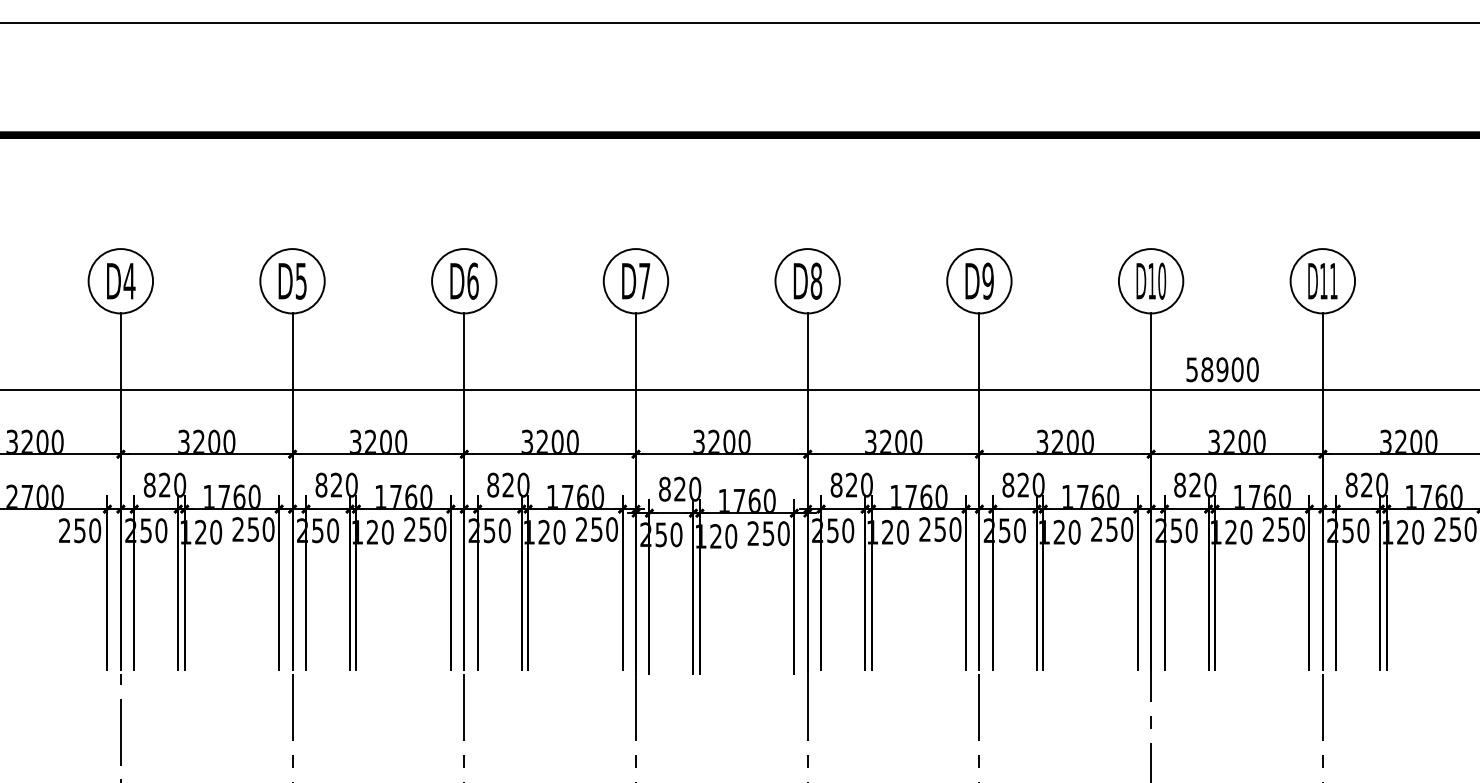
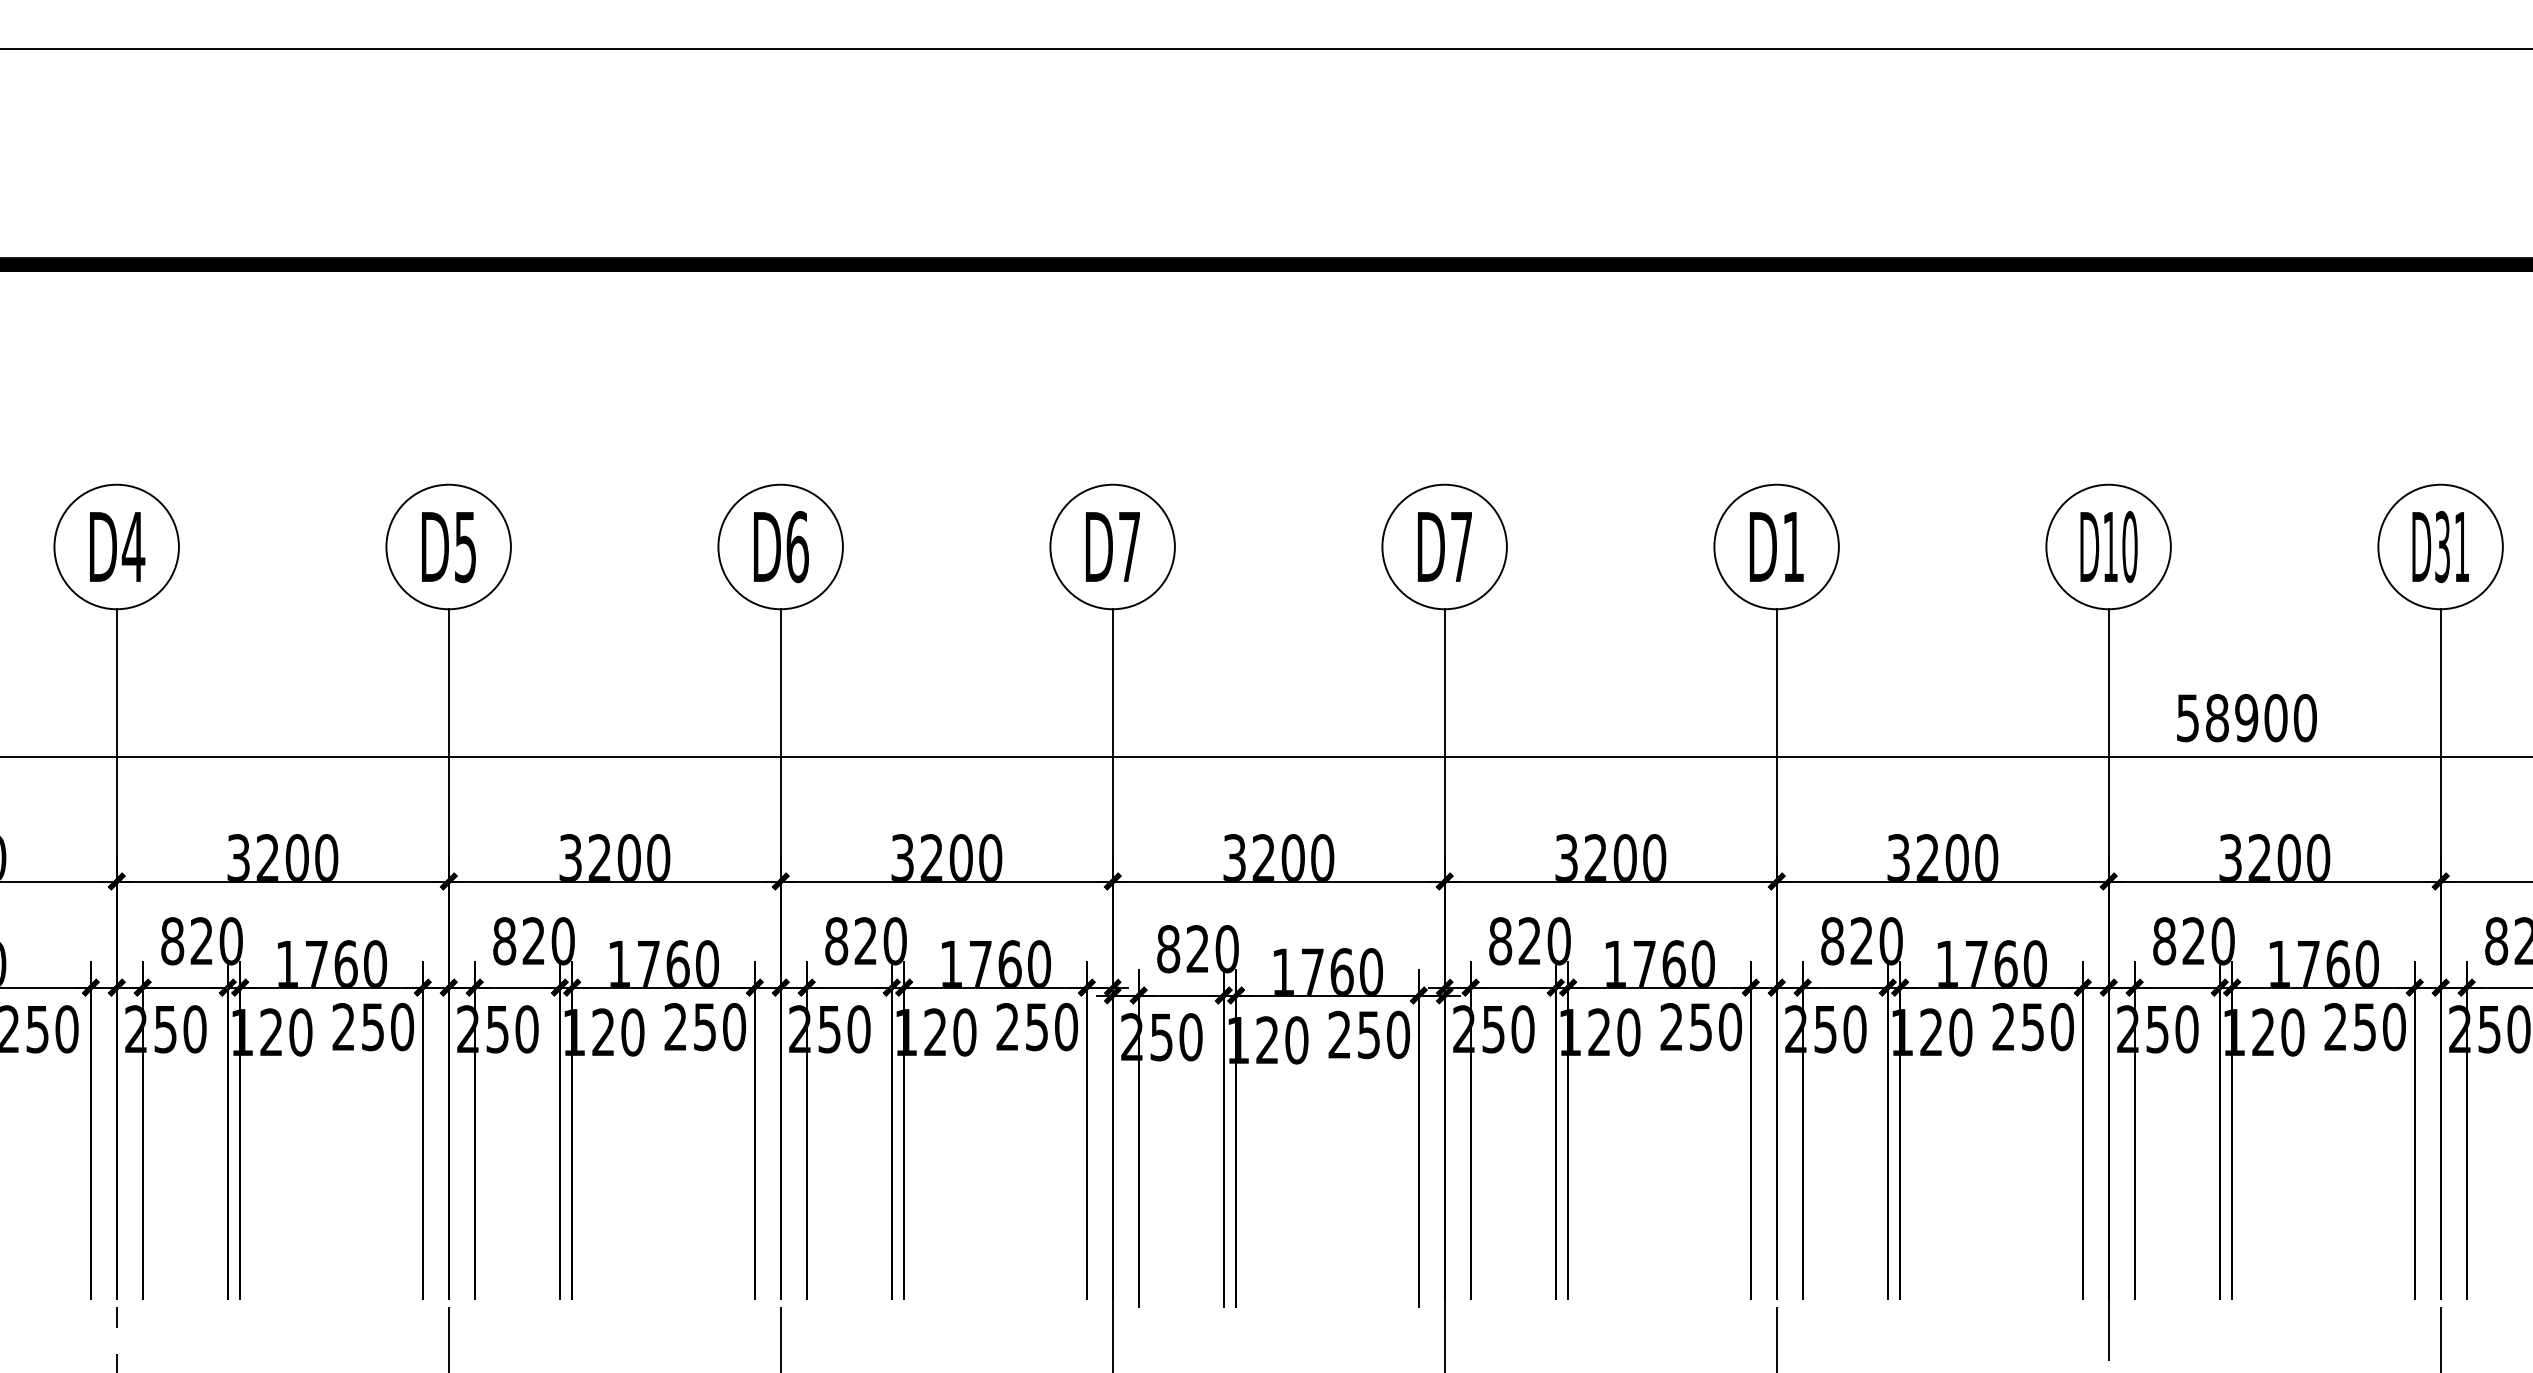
text: (816, 280) -> (1461, 545), D8 -> D7
text: (987, 280) -> (1792, 545), D9 -> D1
text: (1323, 280) -> (2441, 545), D11 -> D31

